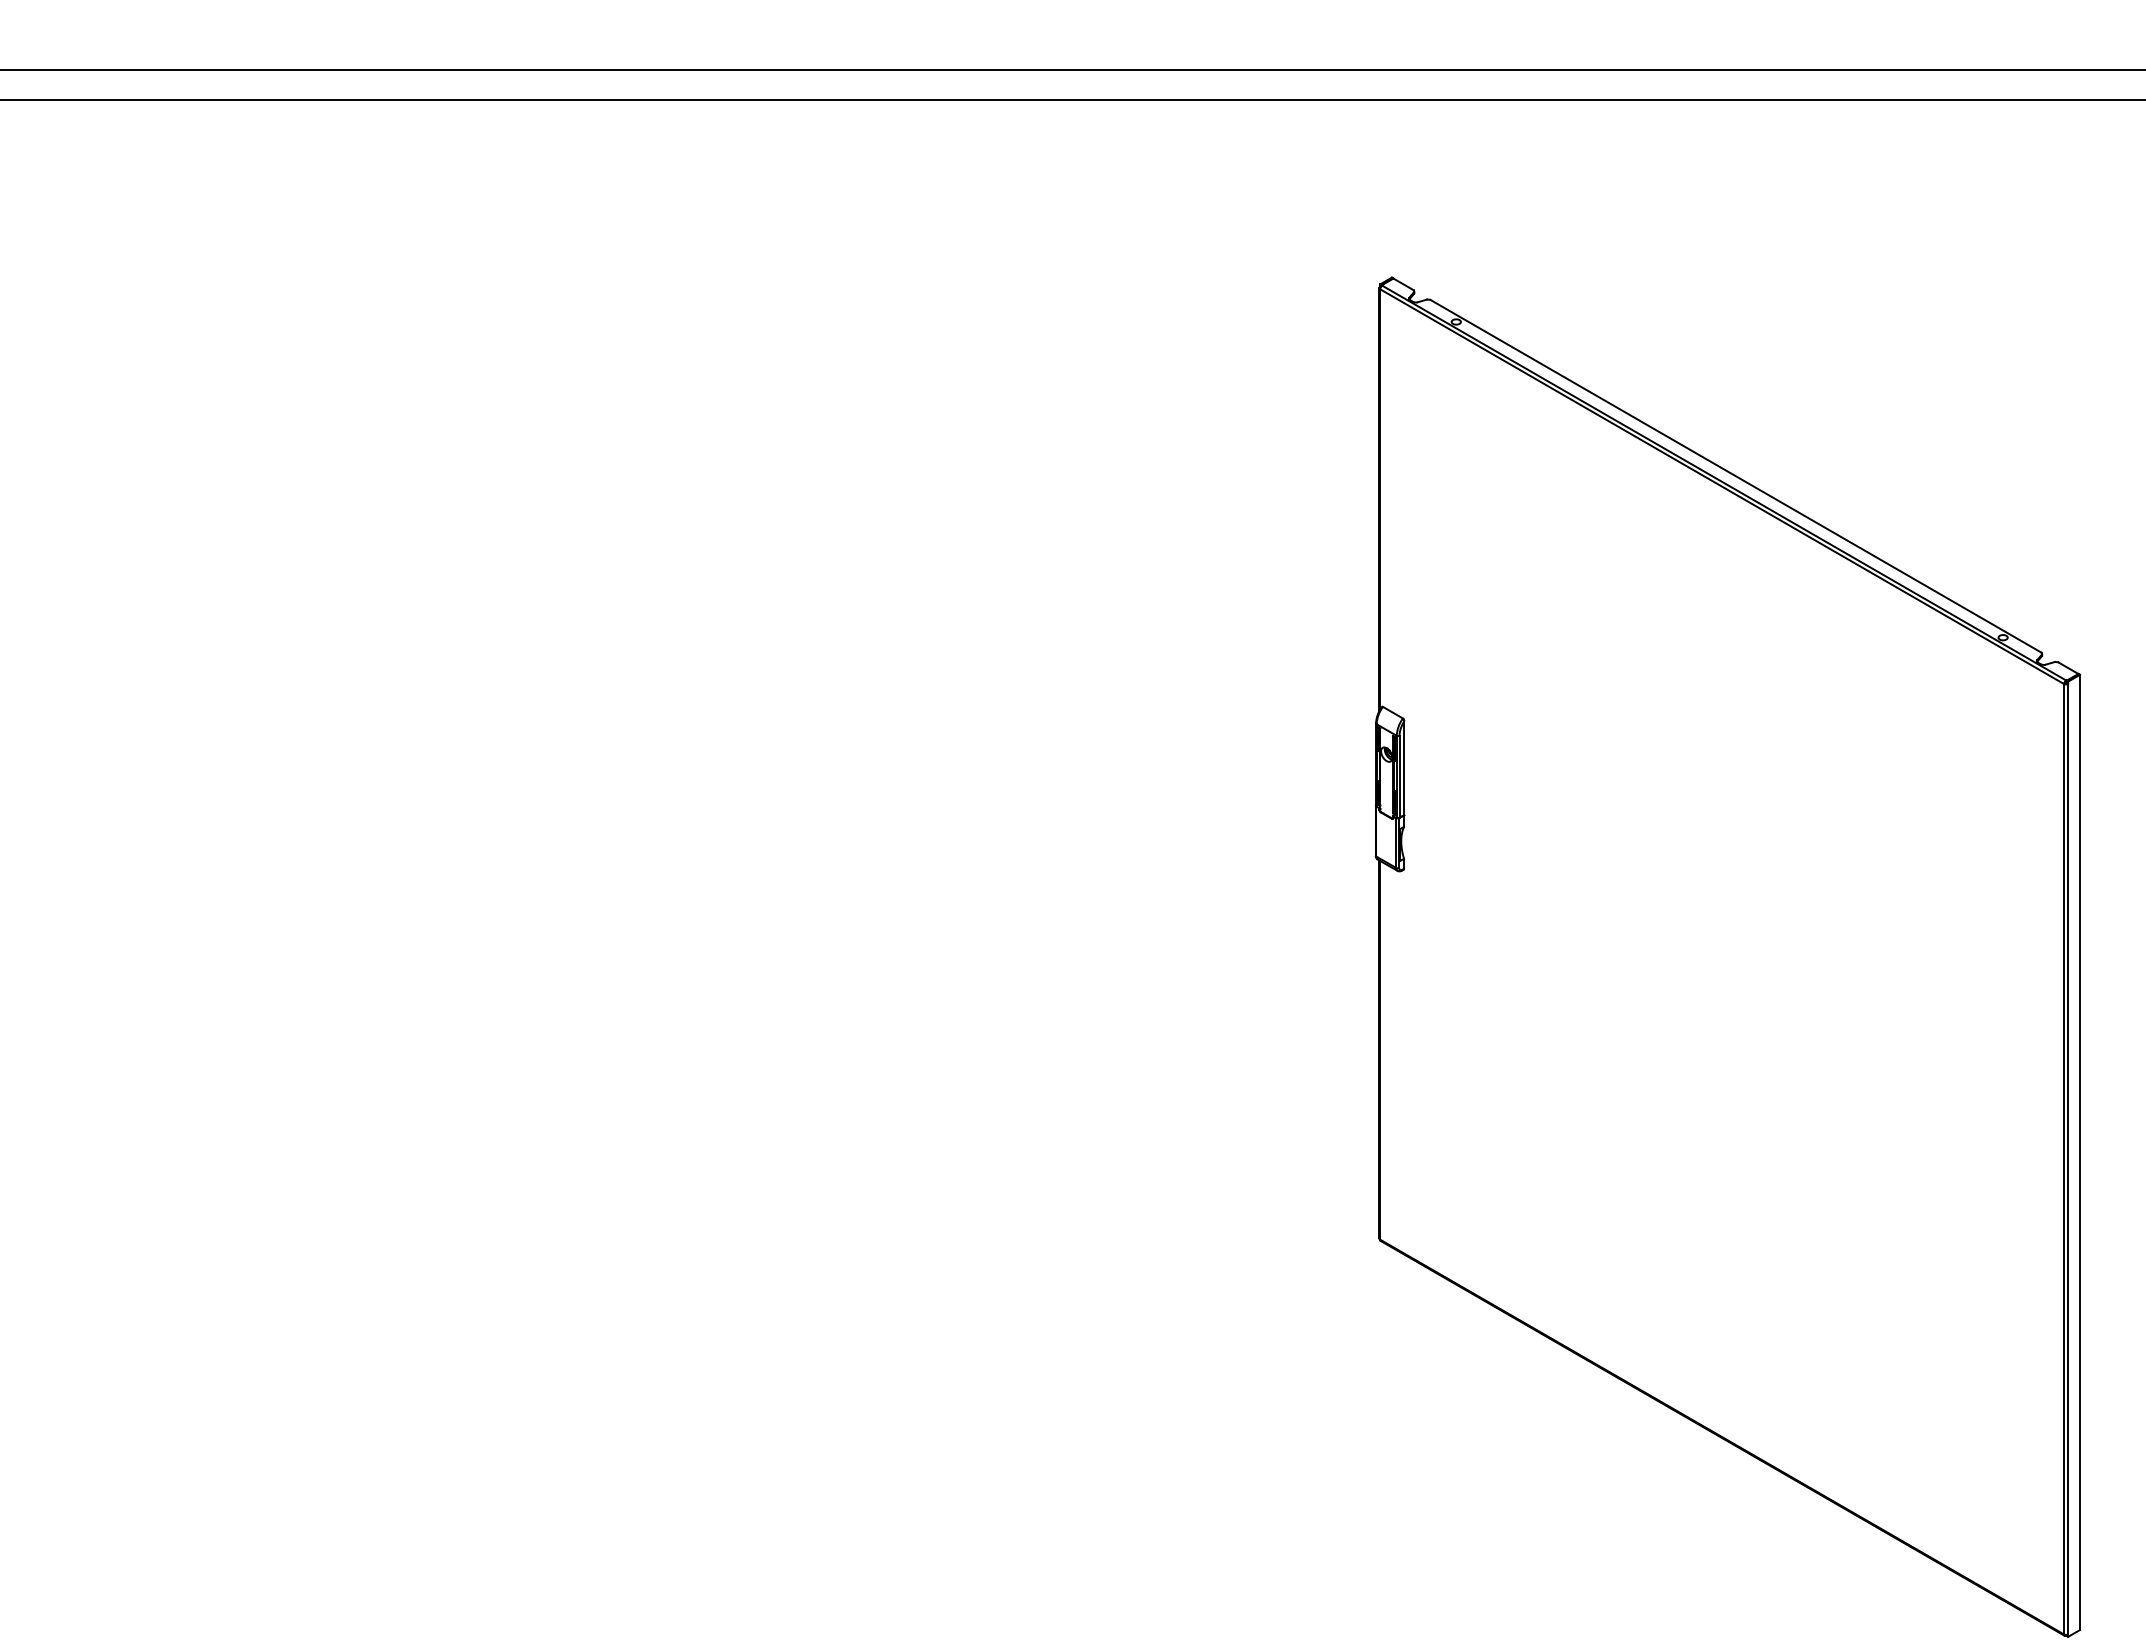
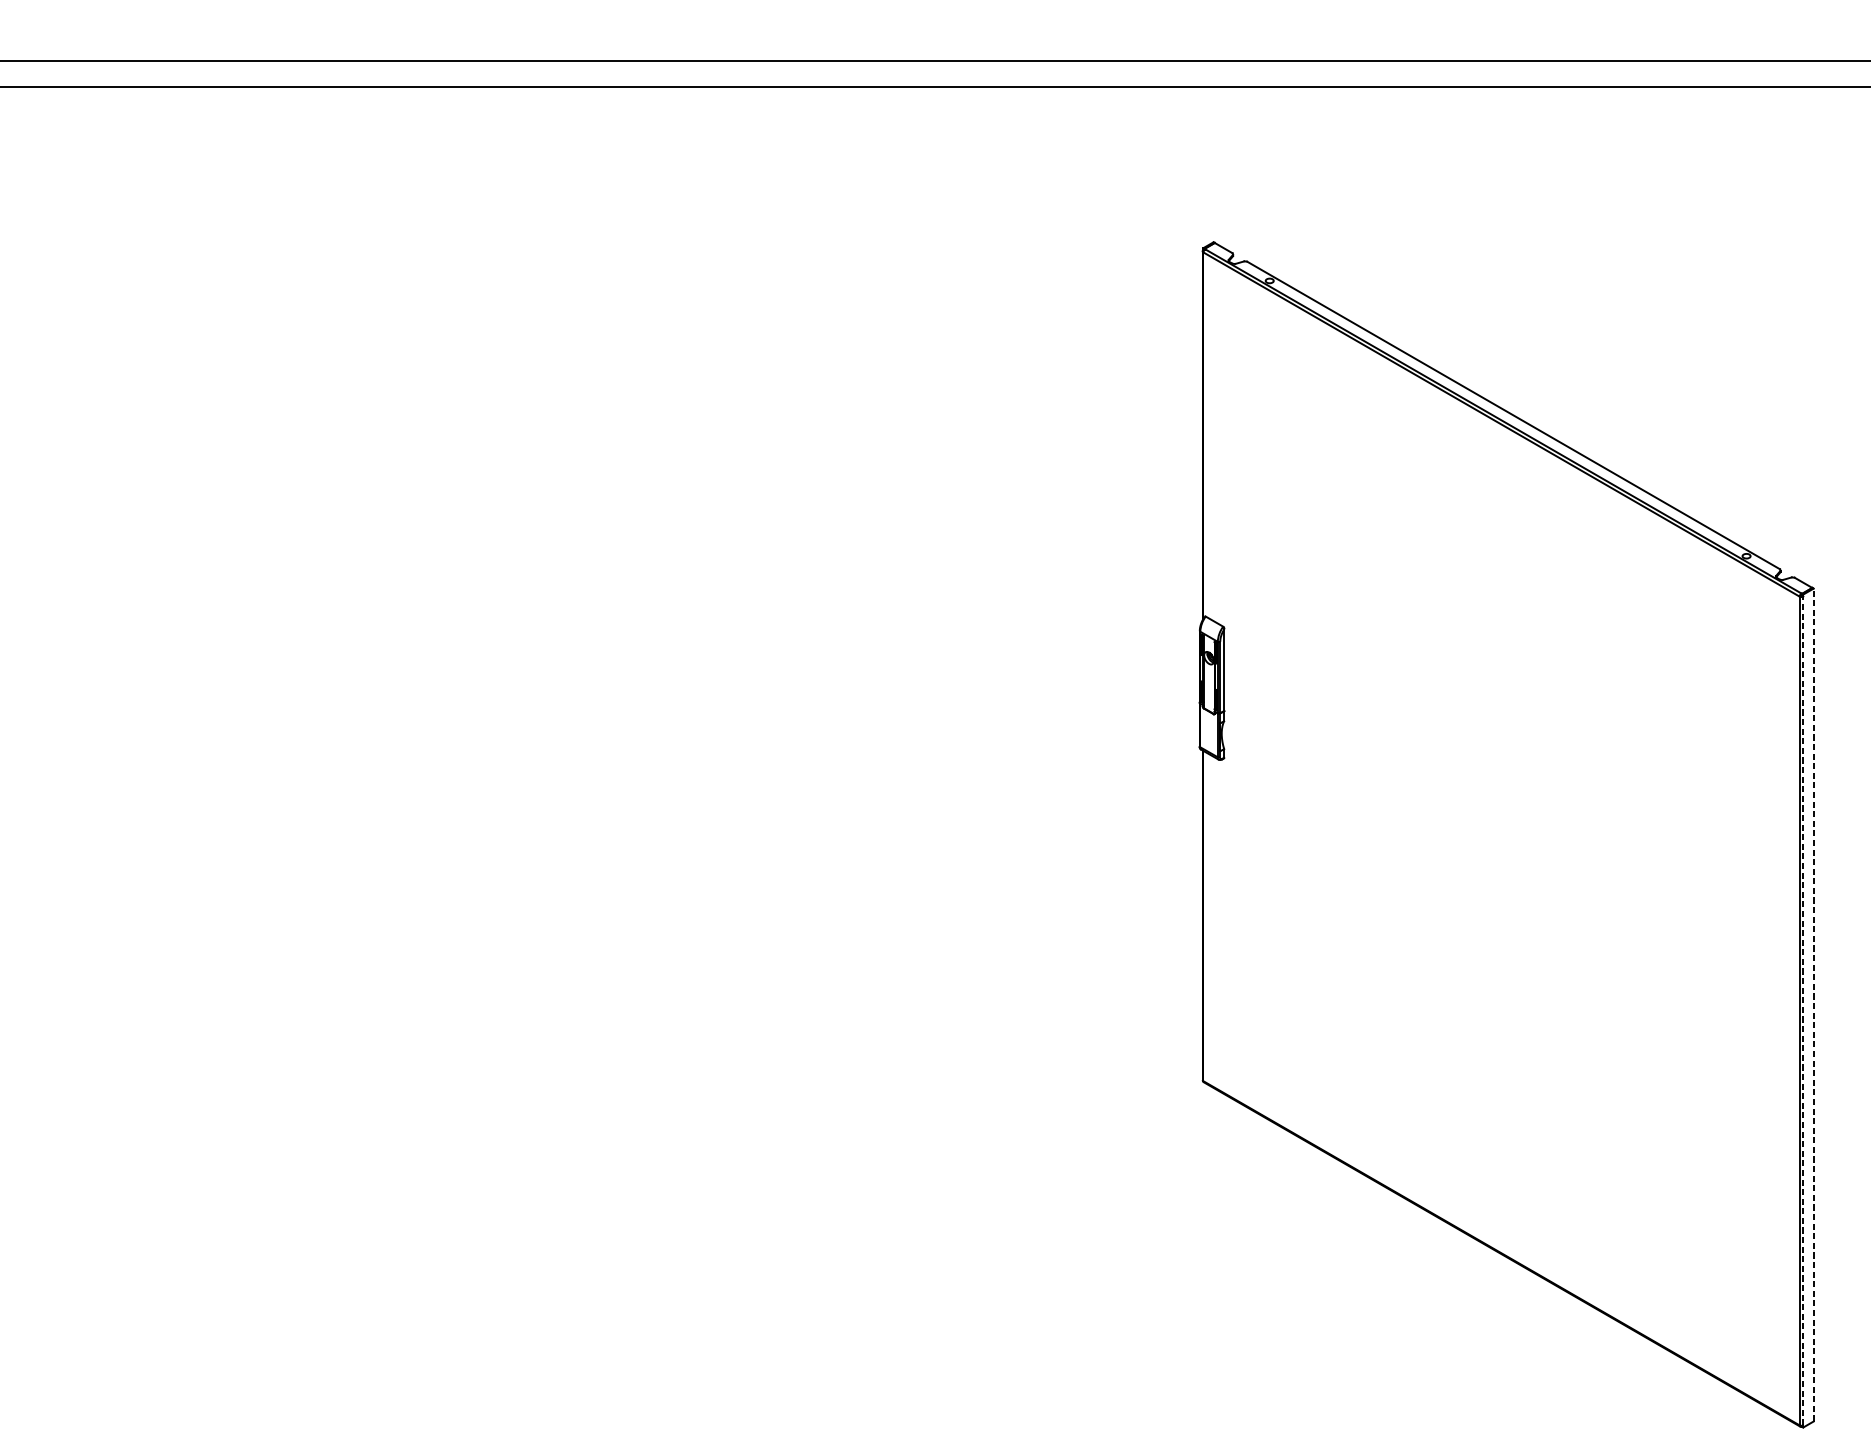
line: (2079, 1152) -> (1813, 1005), solid -> dashed
line: (2068, 1158) -> (1803, 1010), solid -> dashed

